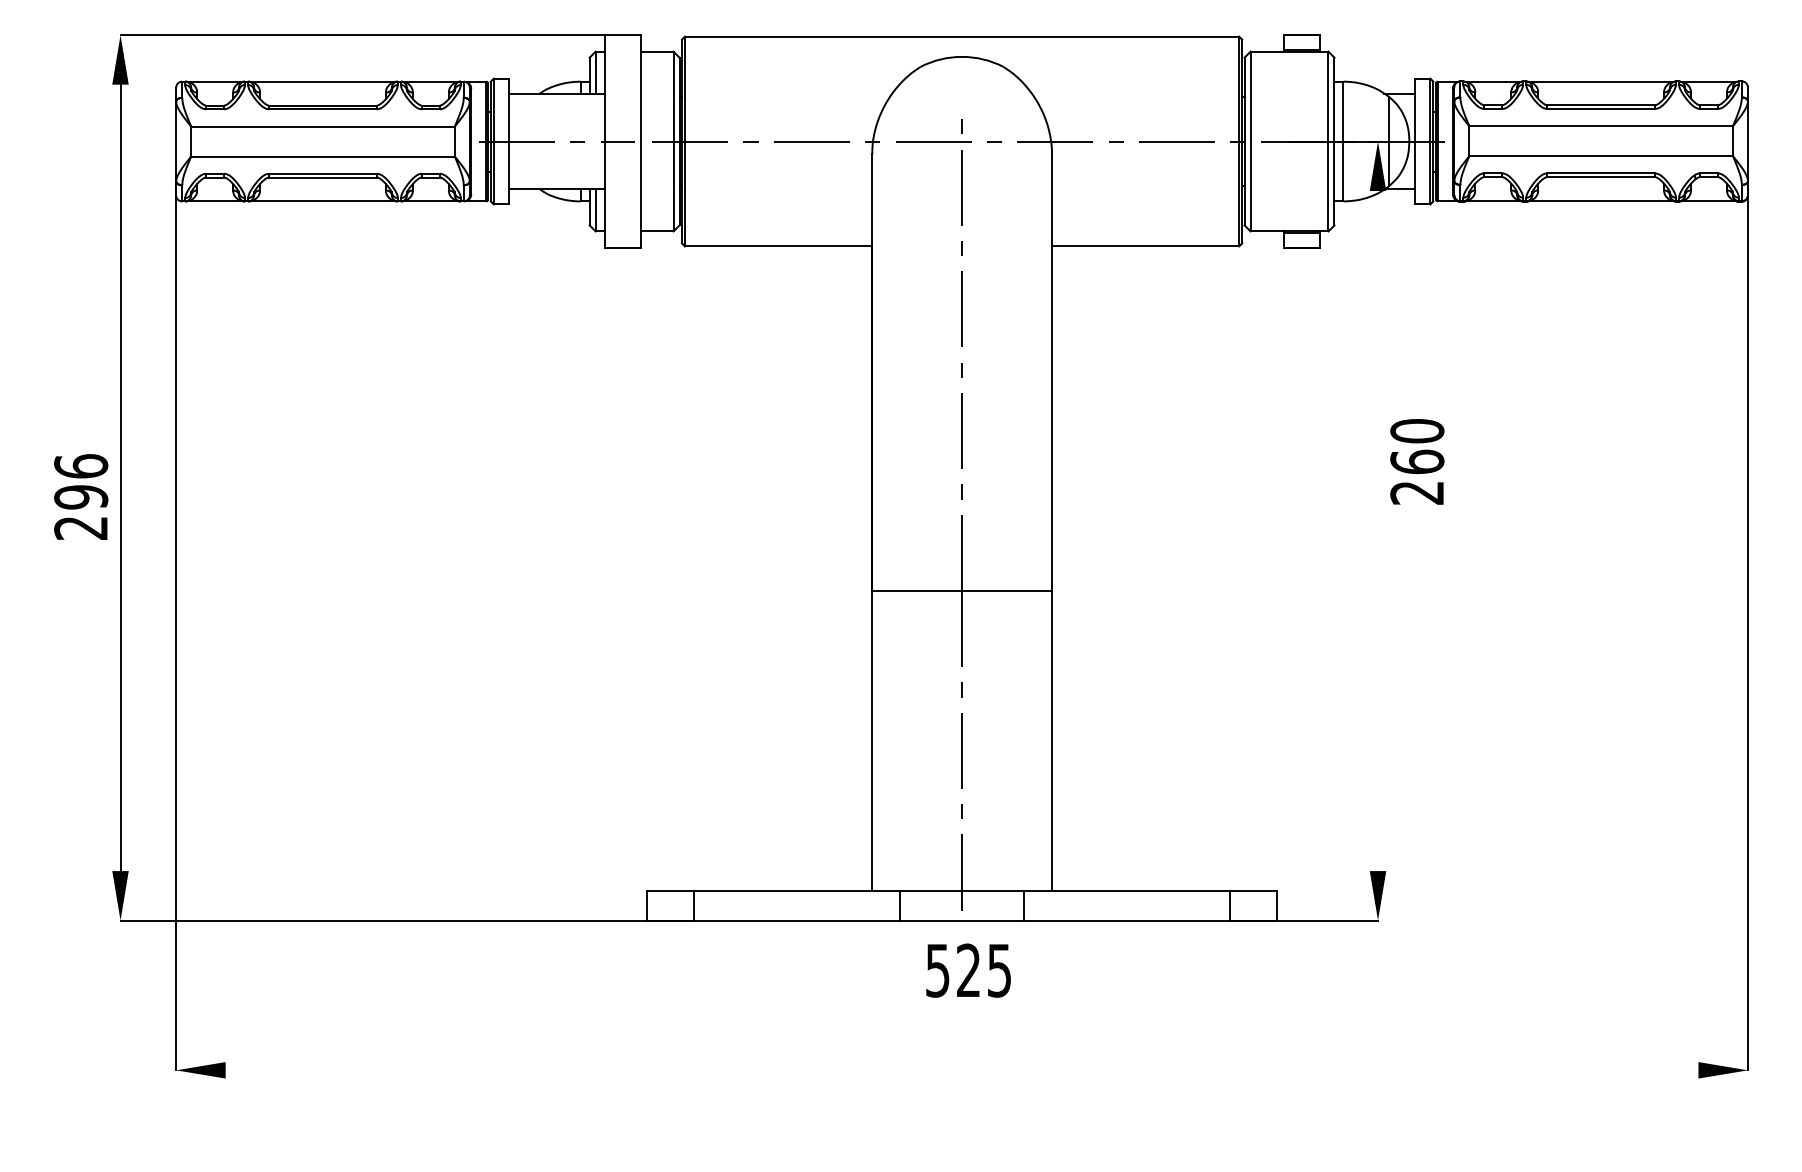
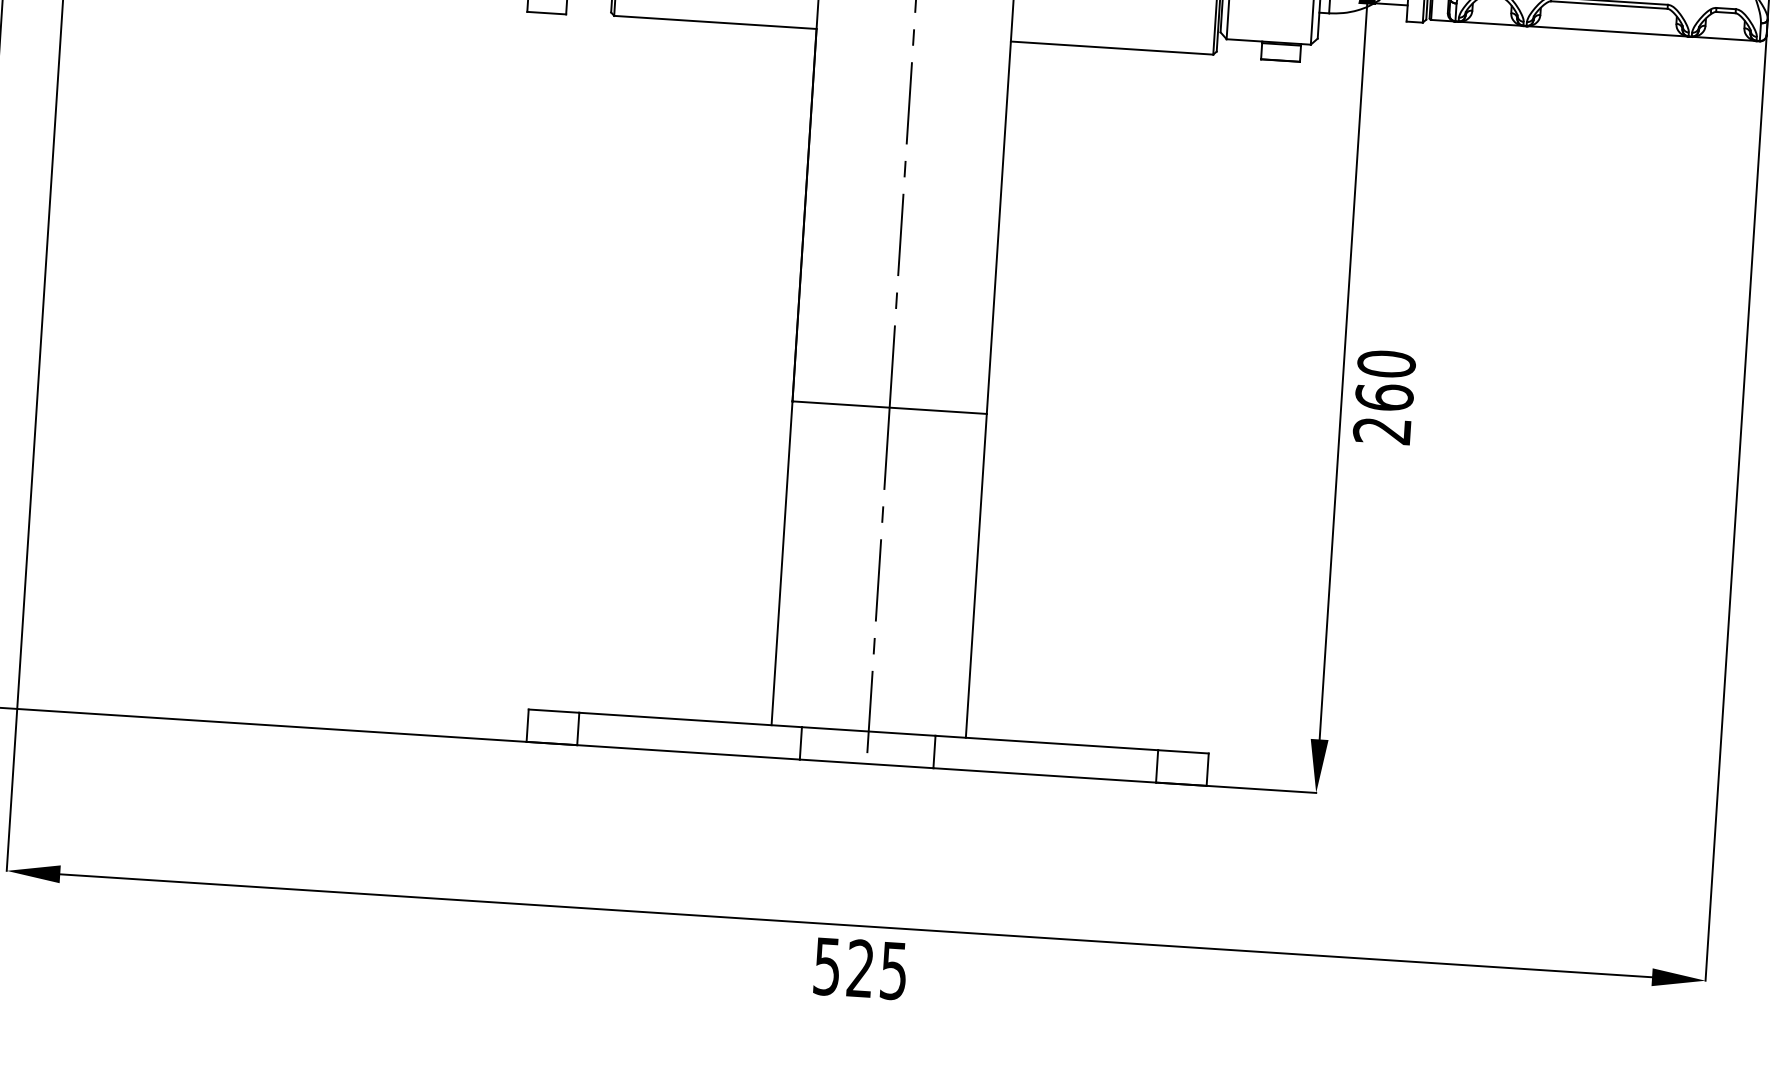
text: (1417, 461) -> (1384, 396), moved
line: (1378, 531) -> (1343, 372), added
text: (968, 970) -> (860, 968), moved
line: (961, 1070) -> (855, 925), added

